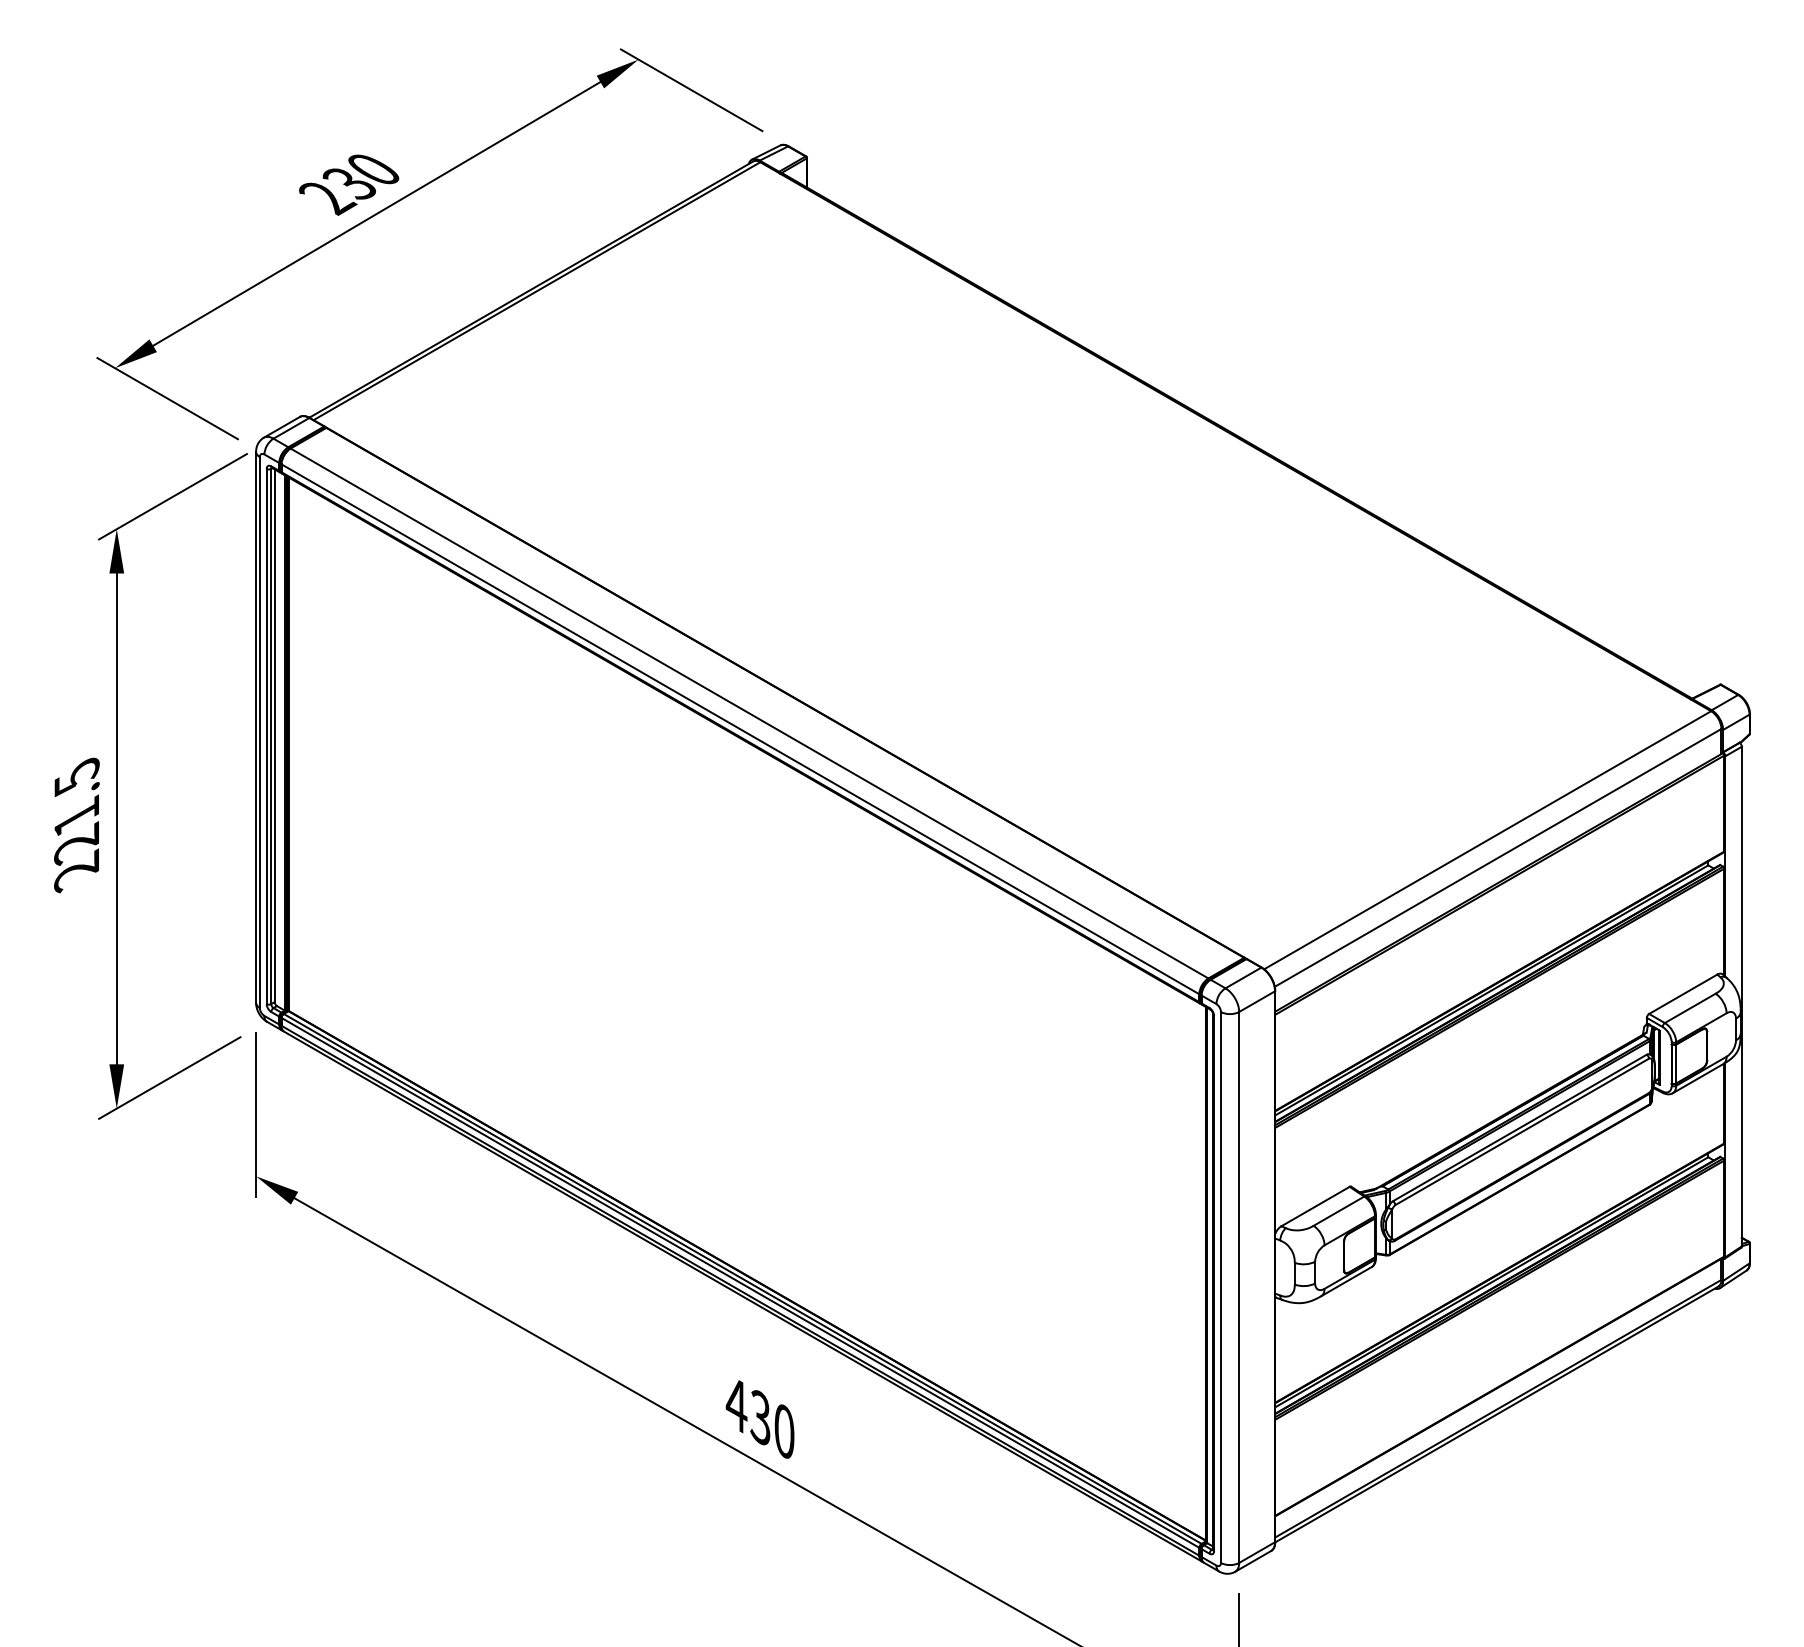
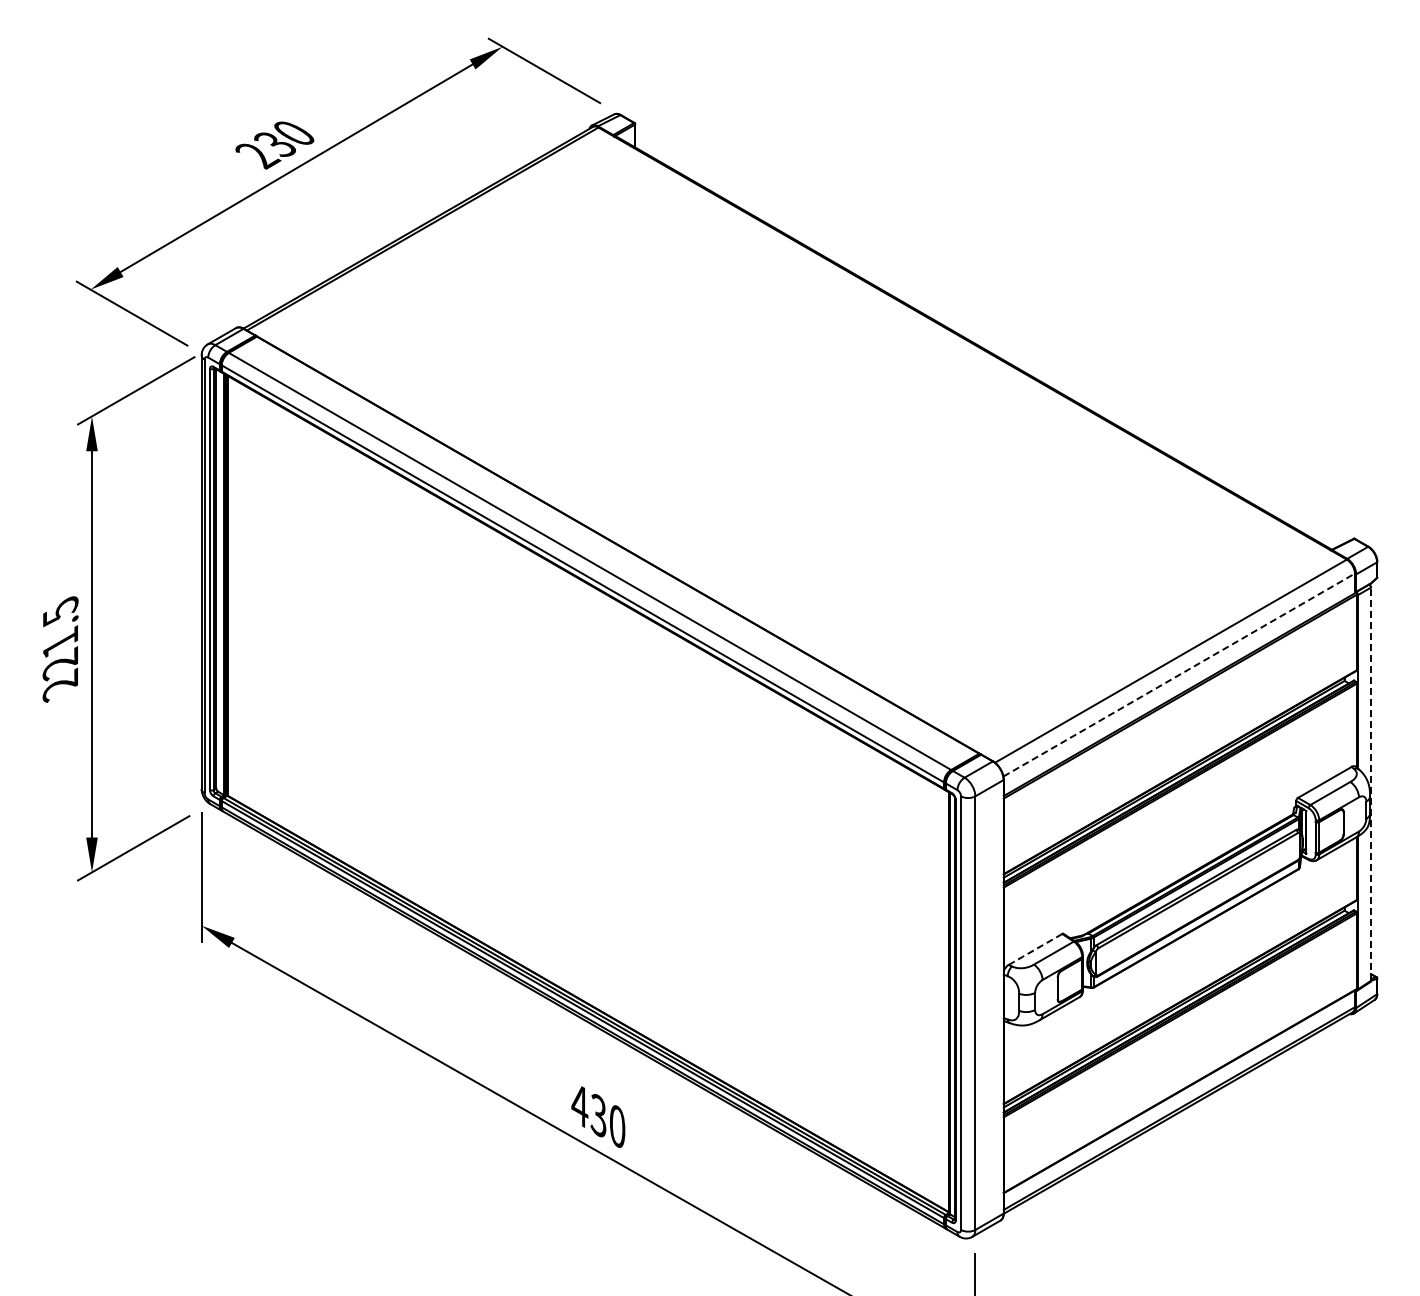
line: (1498, 858) -> (1179, 675), solid -> dashed
line: (1742, 996) -> (1371, 784), solid -> dashed
line: (1315, 1206) -> (1035, 949), solid -> dashed

